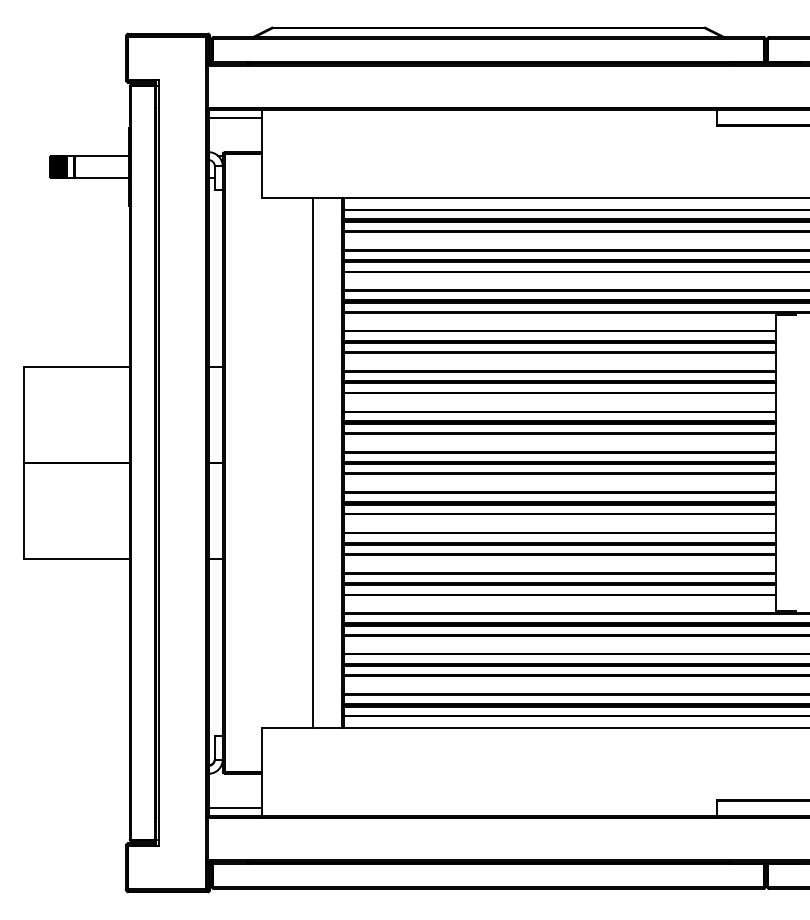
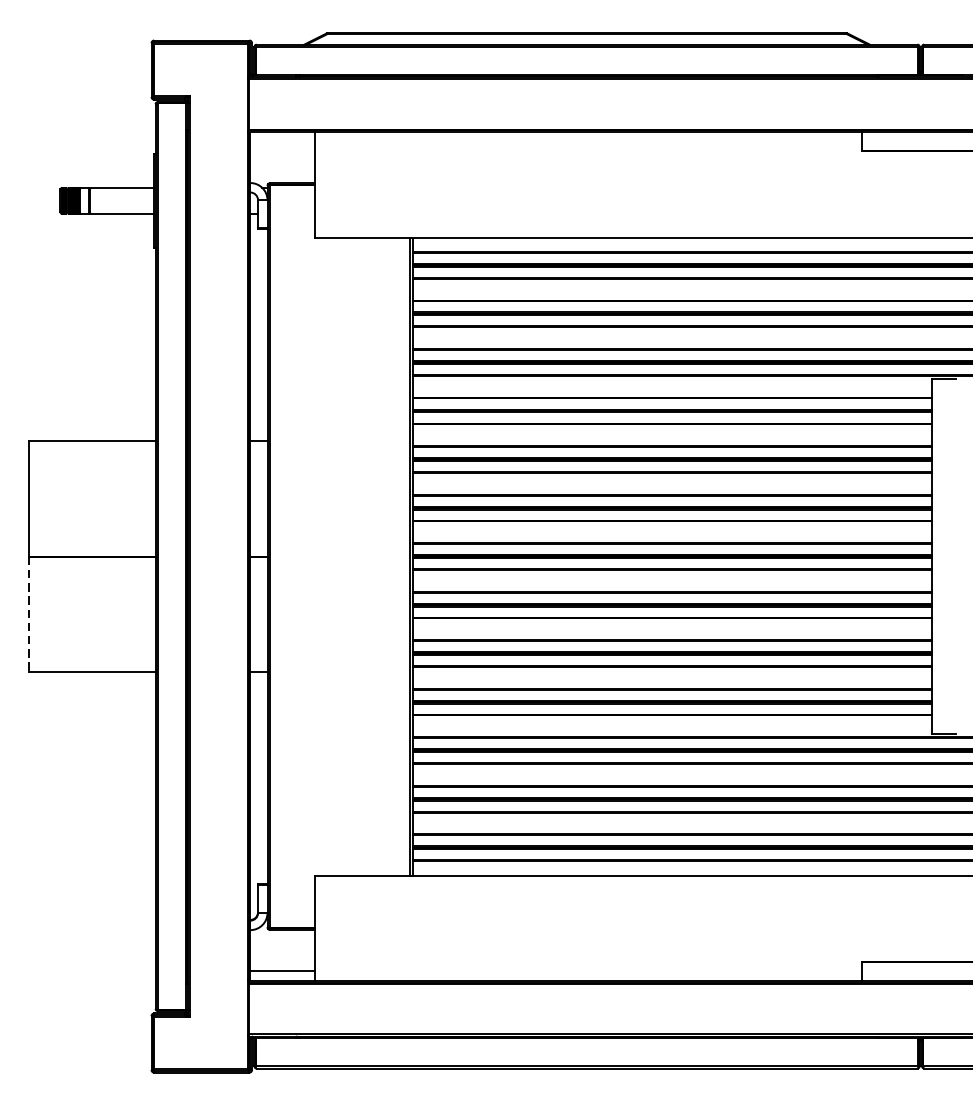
line: (235, 117) -> (282, 141), removed
line: (312, 462) -> (375, 556), removed
line: (24, 511) -> (29, 614), solid -> dashed

